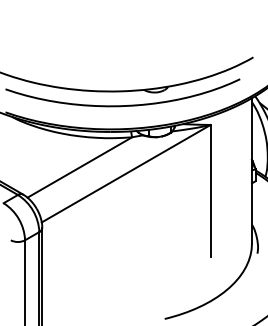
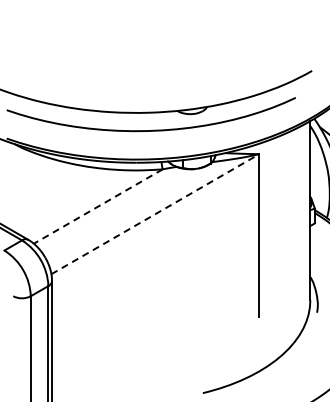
line: (79, 167) -> (97, 206), solid -> dashed
line: (126, 173) -> (155, 213), solid -> dashed

